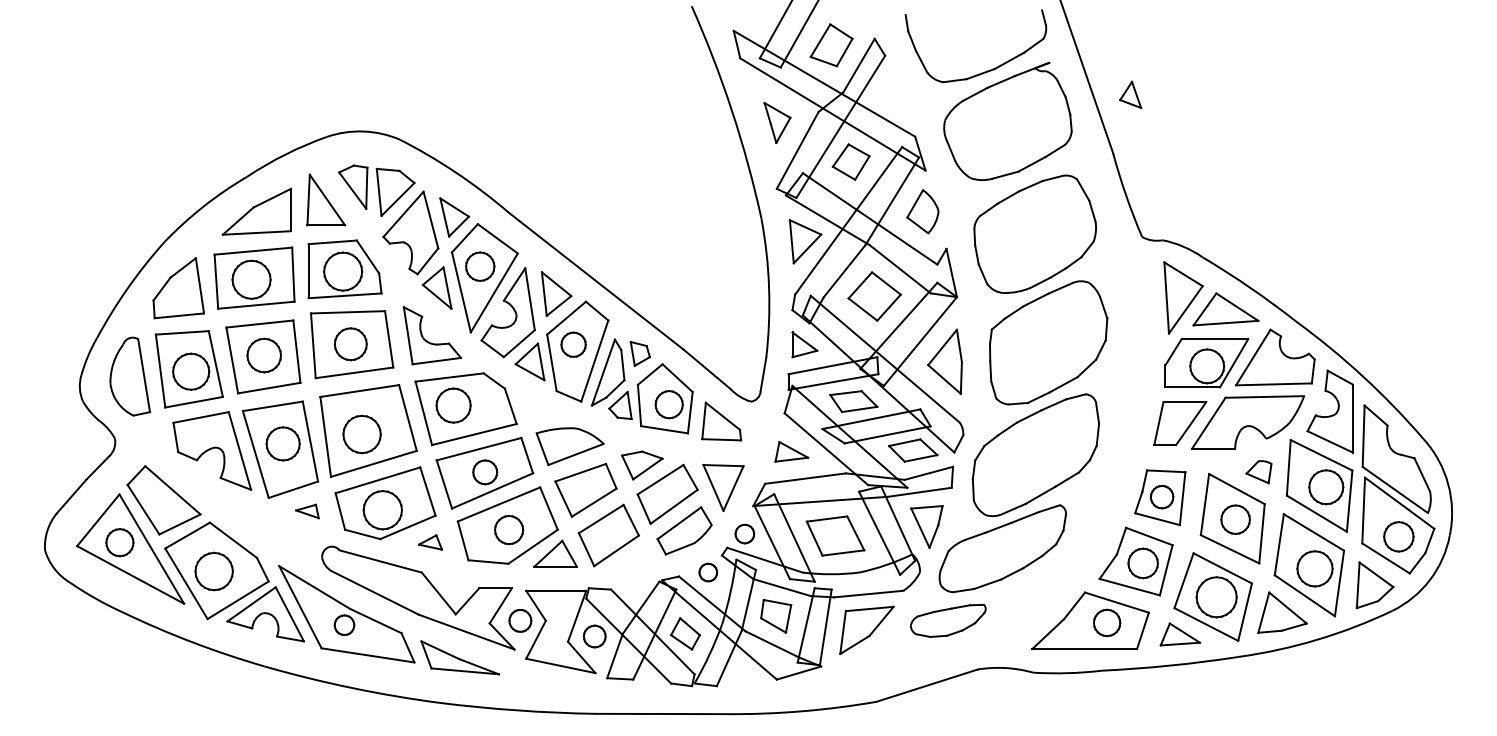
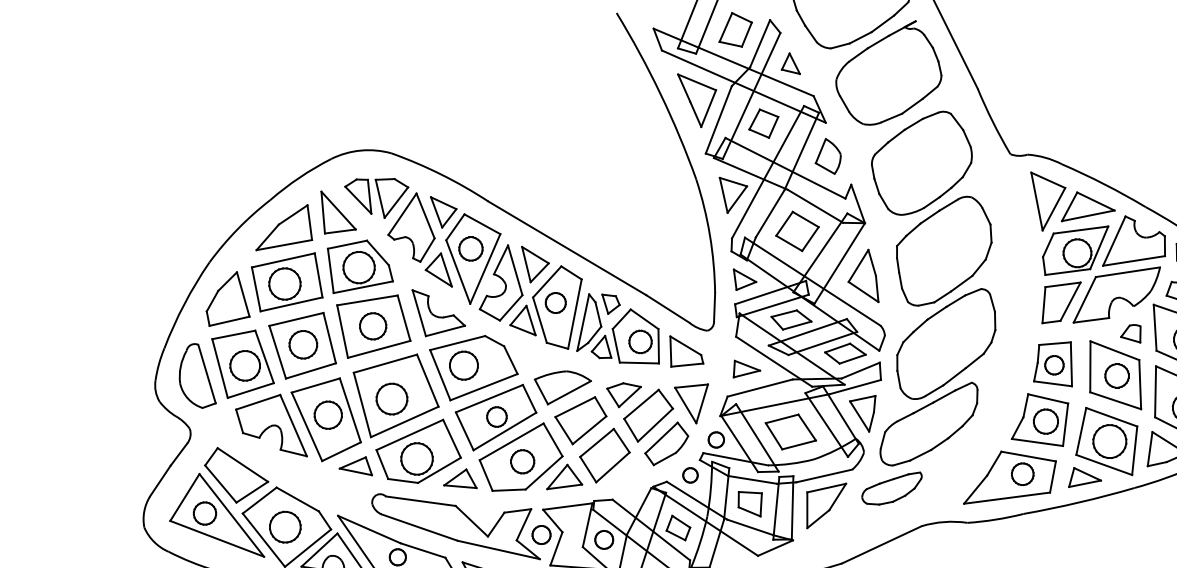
part: (1130, 94) -> (789, 64), moved
part: (777, 122) -> (699, 99), size x1.67
part: (307, 511) -> (355, 468), size x1.67
part: (430, 542) -> (459, 480), size x1.67

